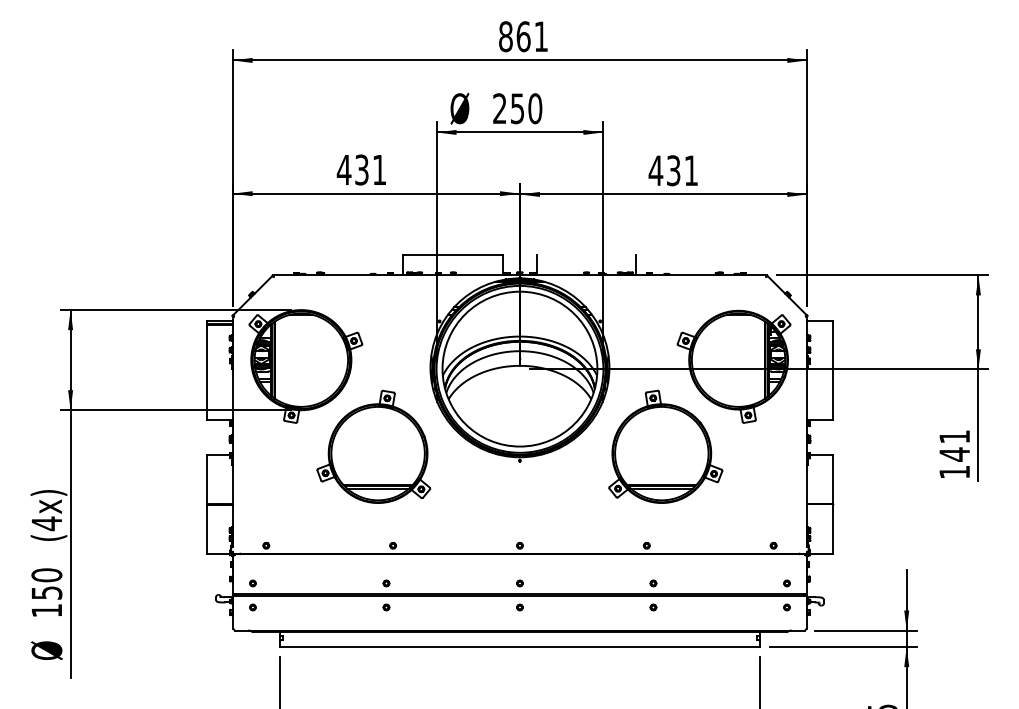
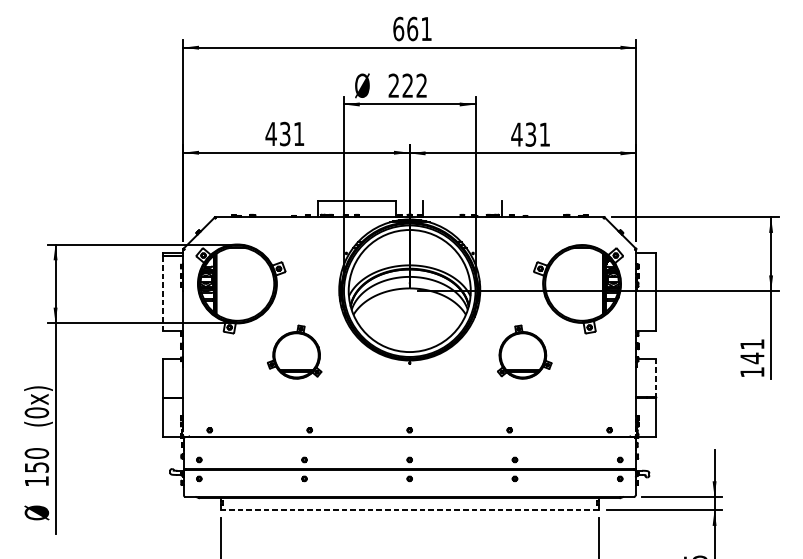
text: (505, 36) -> (398, 28), 861 -> 661
text: (526, 108) -> (414, 85), 250 -> 222
line: (207, 372) -> (163, 293), solid -> dashed
part: (373, 446) -> (294, 352), size x0.6
part: (665, 446) -> (524, 352), size x0.6
line: (832, 479) -> (656, 378), solid -> dashed
text: (46, 523) -> (36, 412), (4x) -> (0x)
line: (519, 647) -> (409, 510), solid -> dashed

